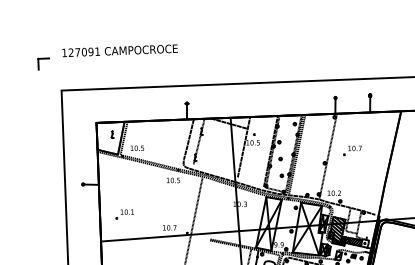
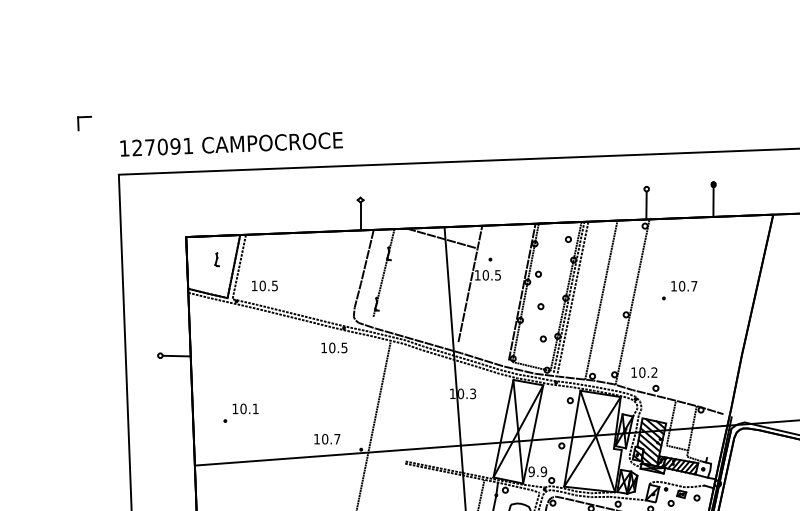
text: (119, 50) -> (230, 143), moved
part: (43, 63) -> (83, 122), size x0.62
line: (311, 155) -> (600, 299), added

